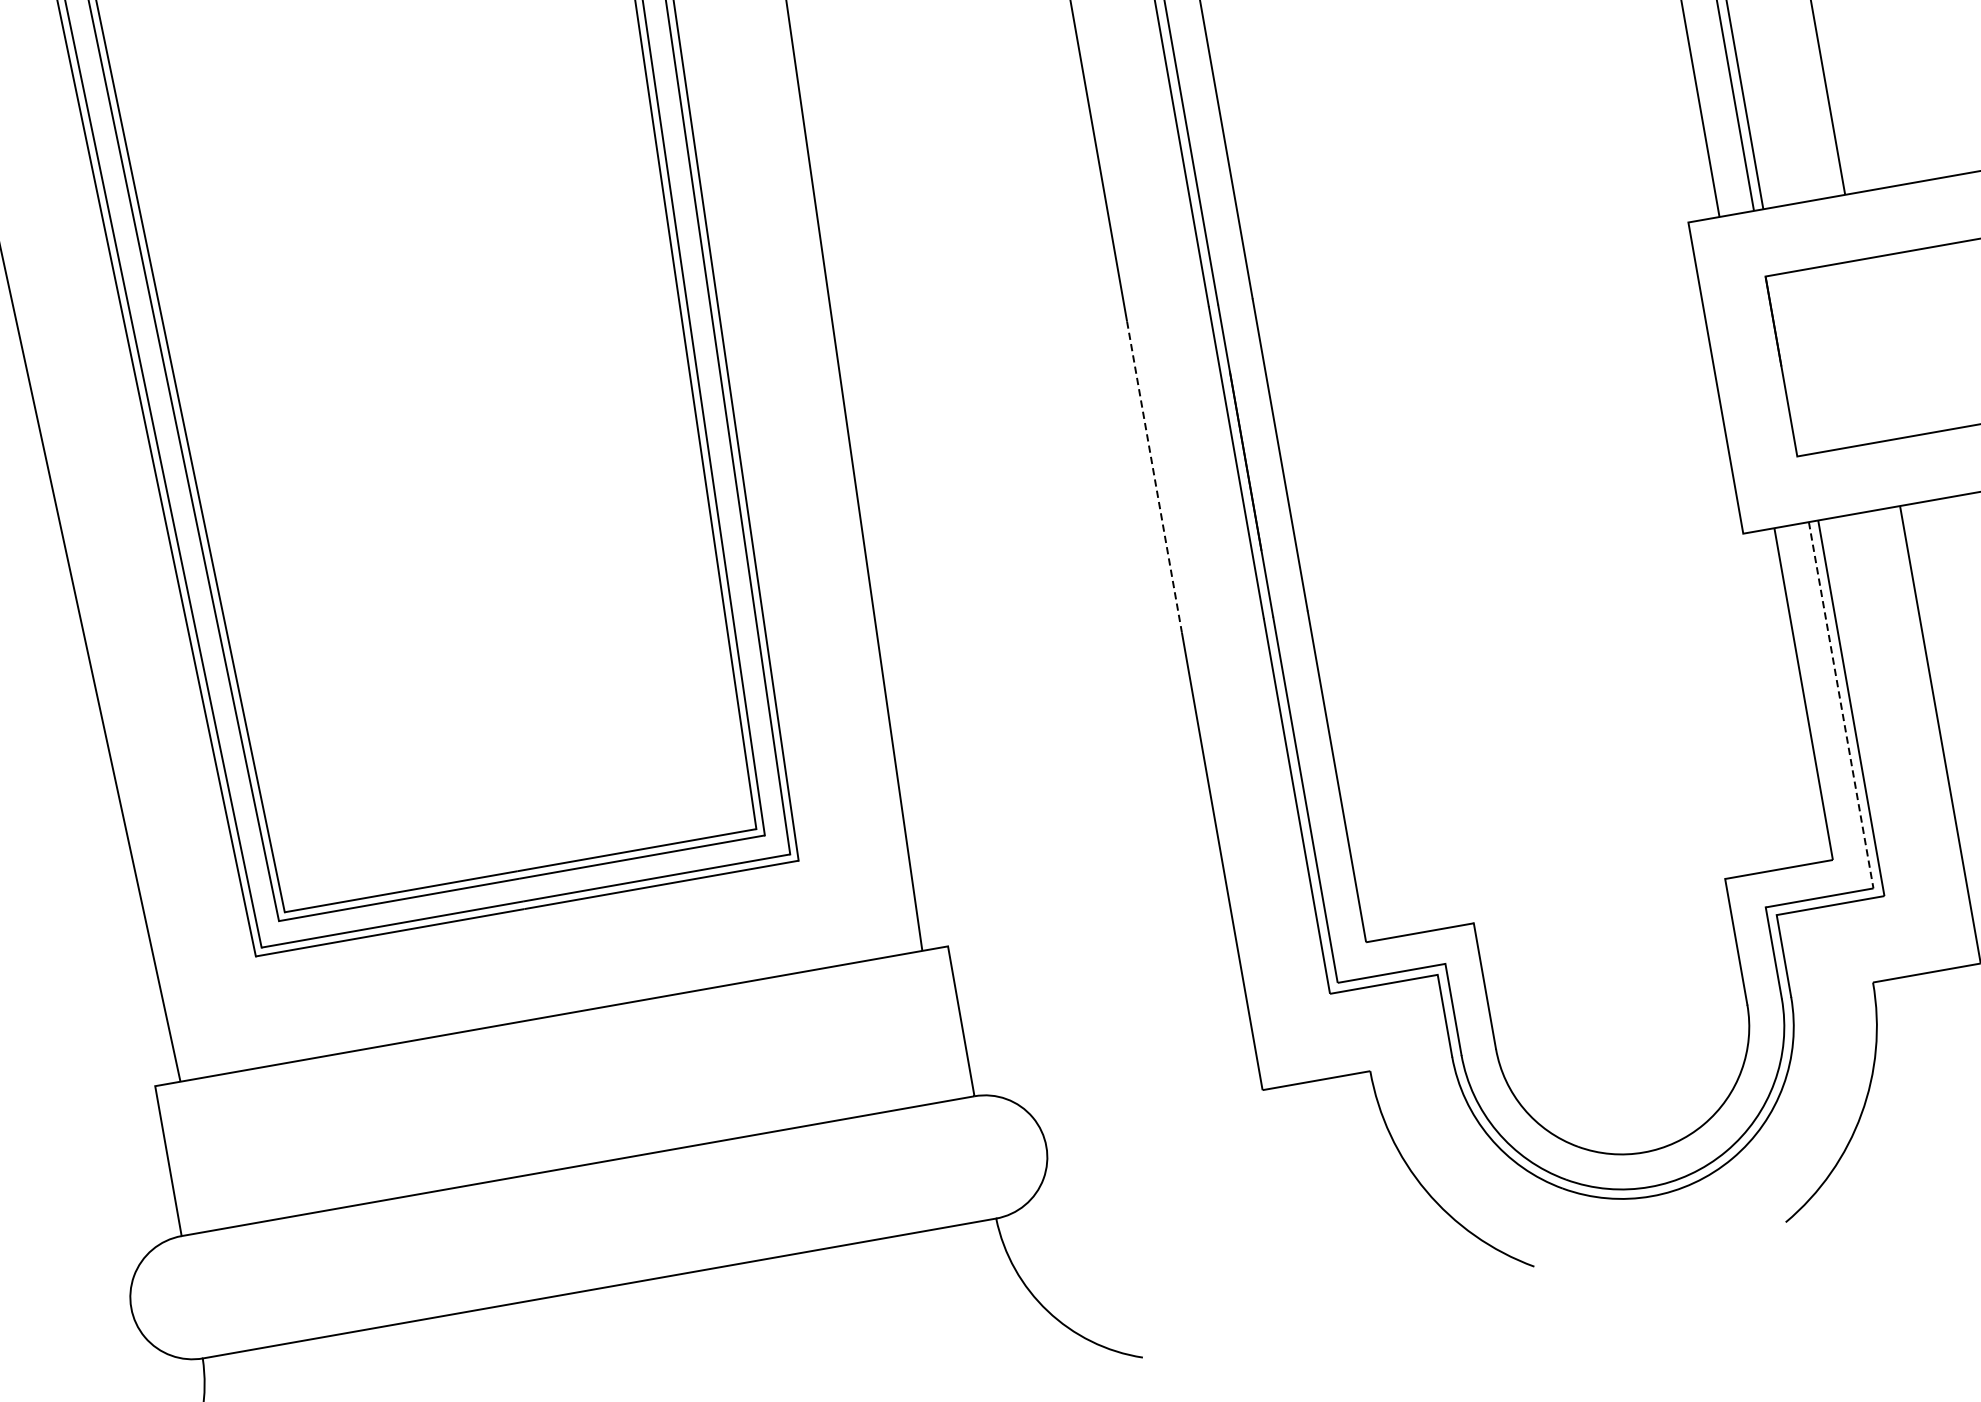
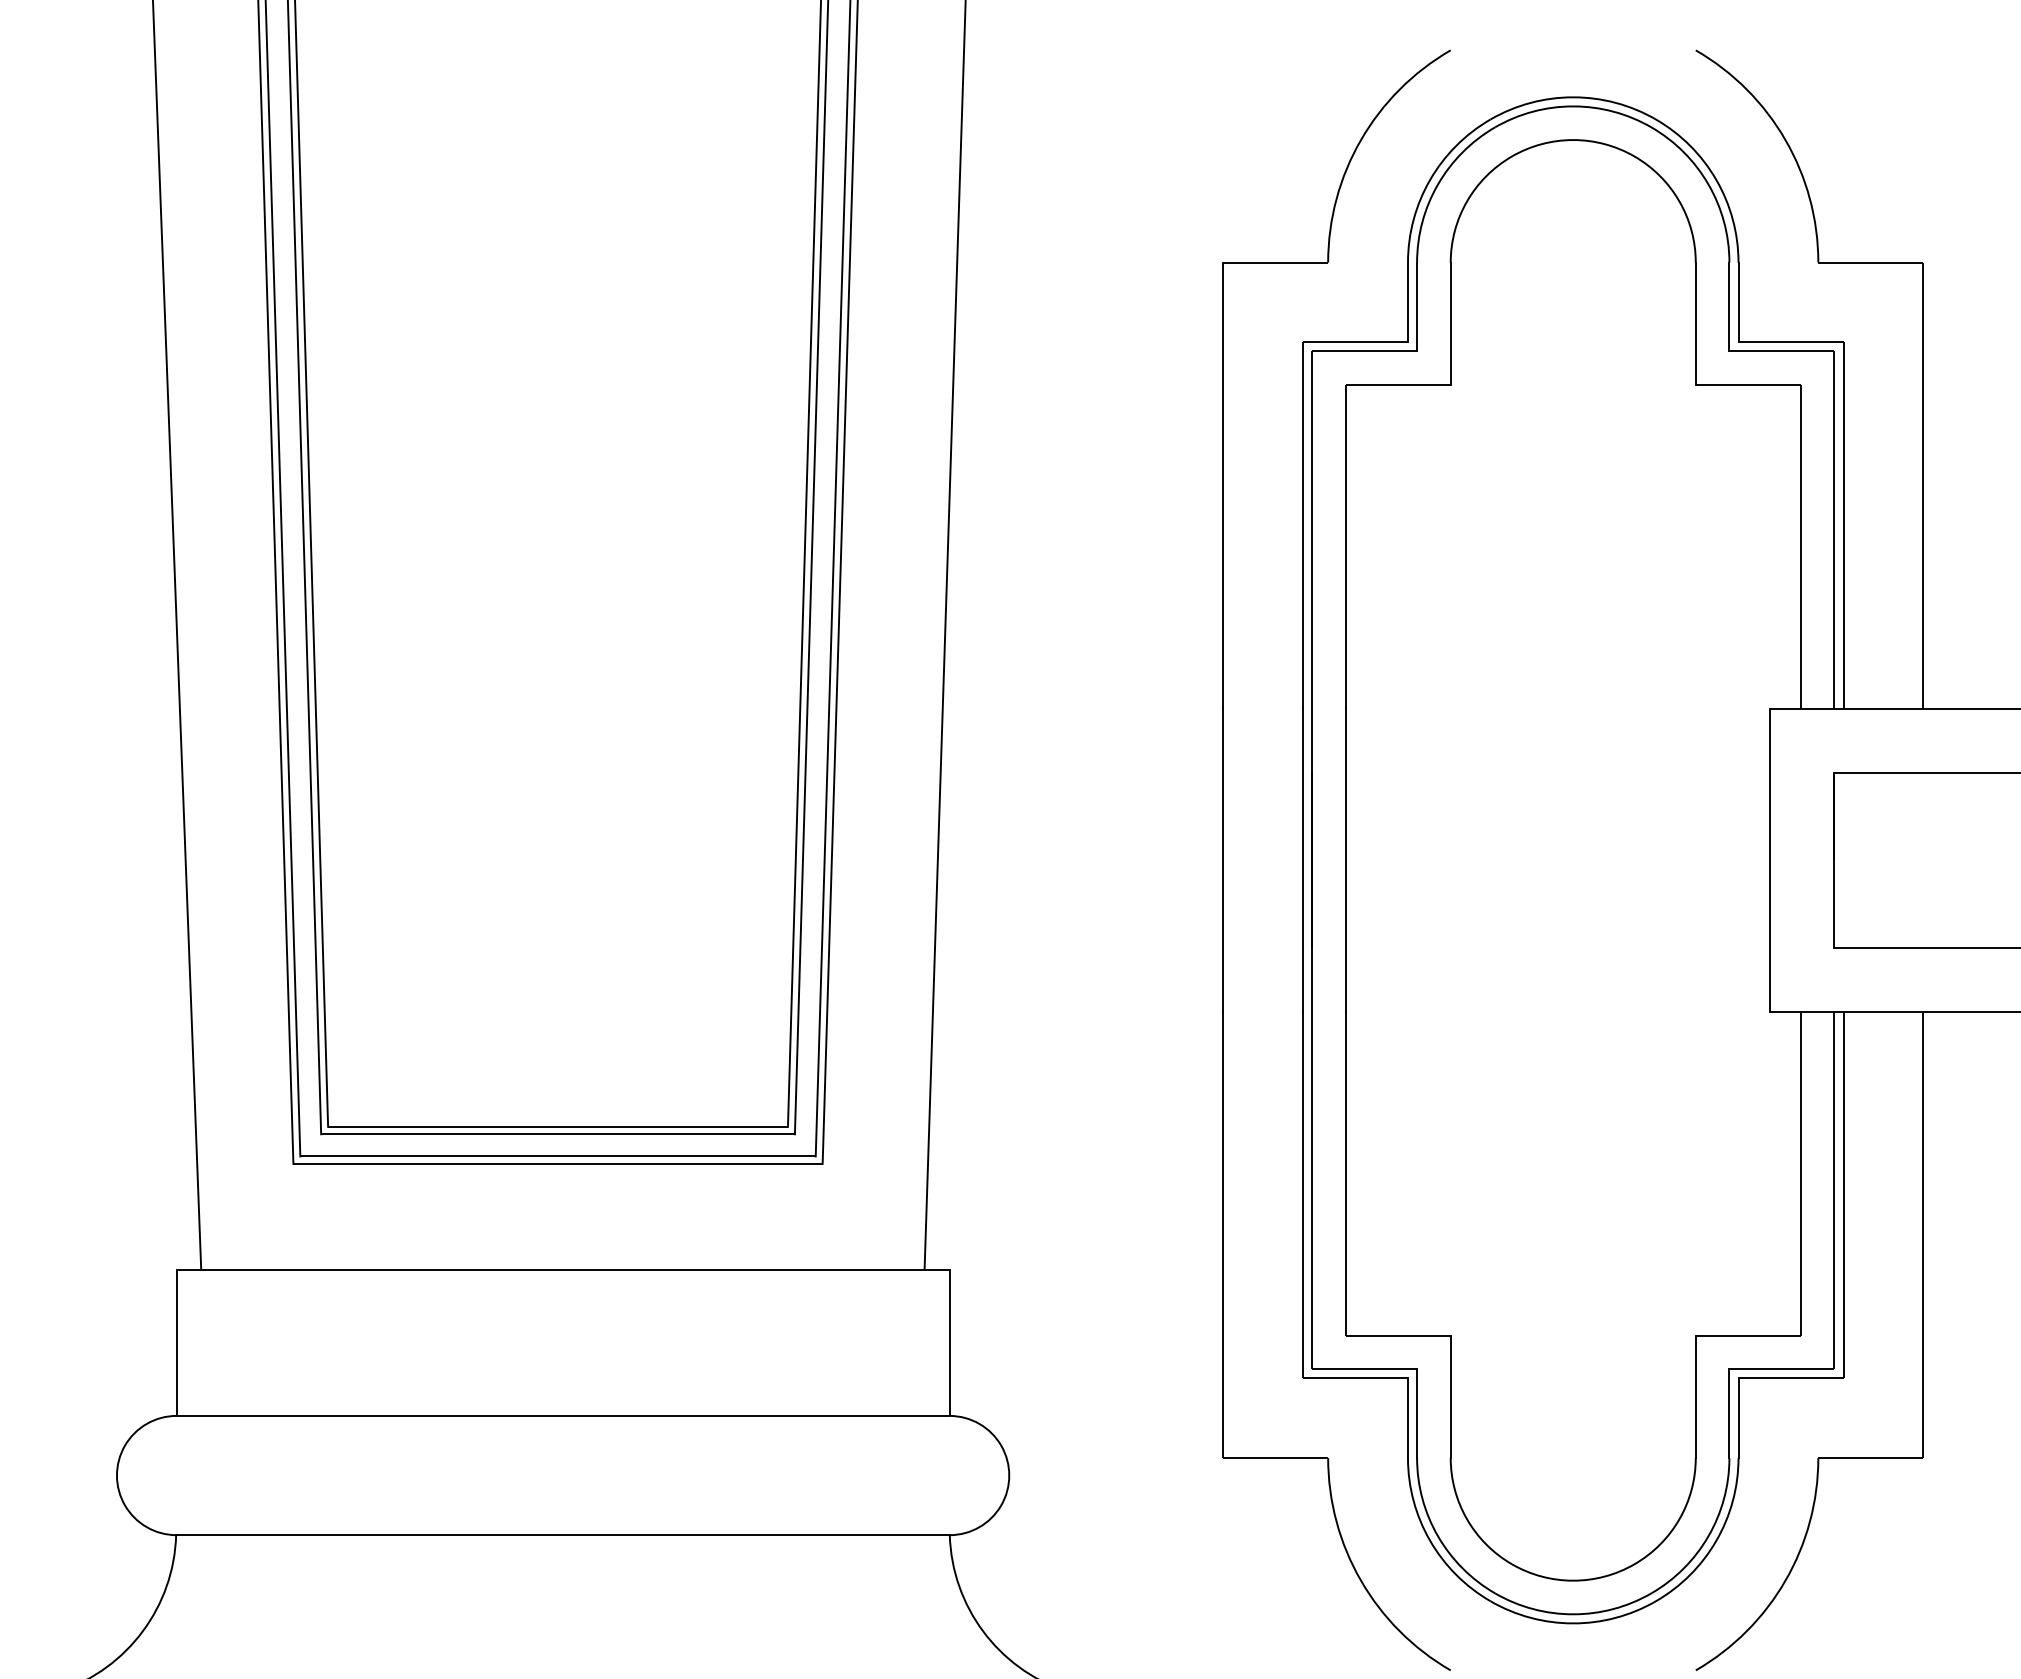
line: (1154, 477) -> (1223, 860), dashed -> solid
line: (1841, 705) -> (1834, 1190), dashed -> solid

